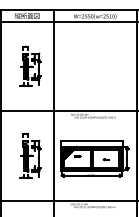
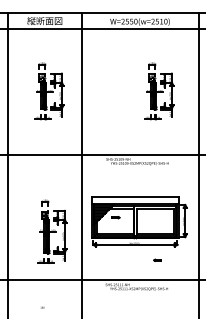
part: (109, 66) -> (159, 91), added
part: (30, 155) -> (52, 231), moved
part: (106, 159) -> (157, 259), moved

